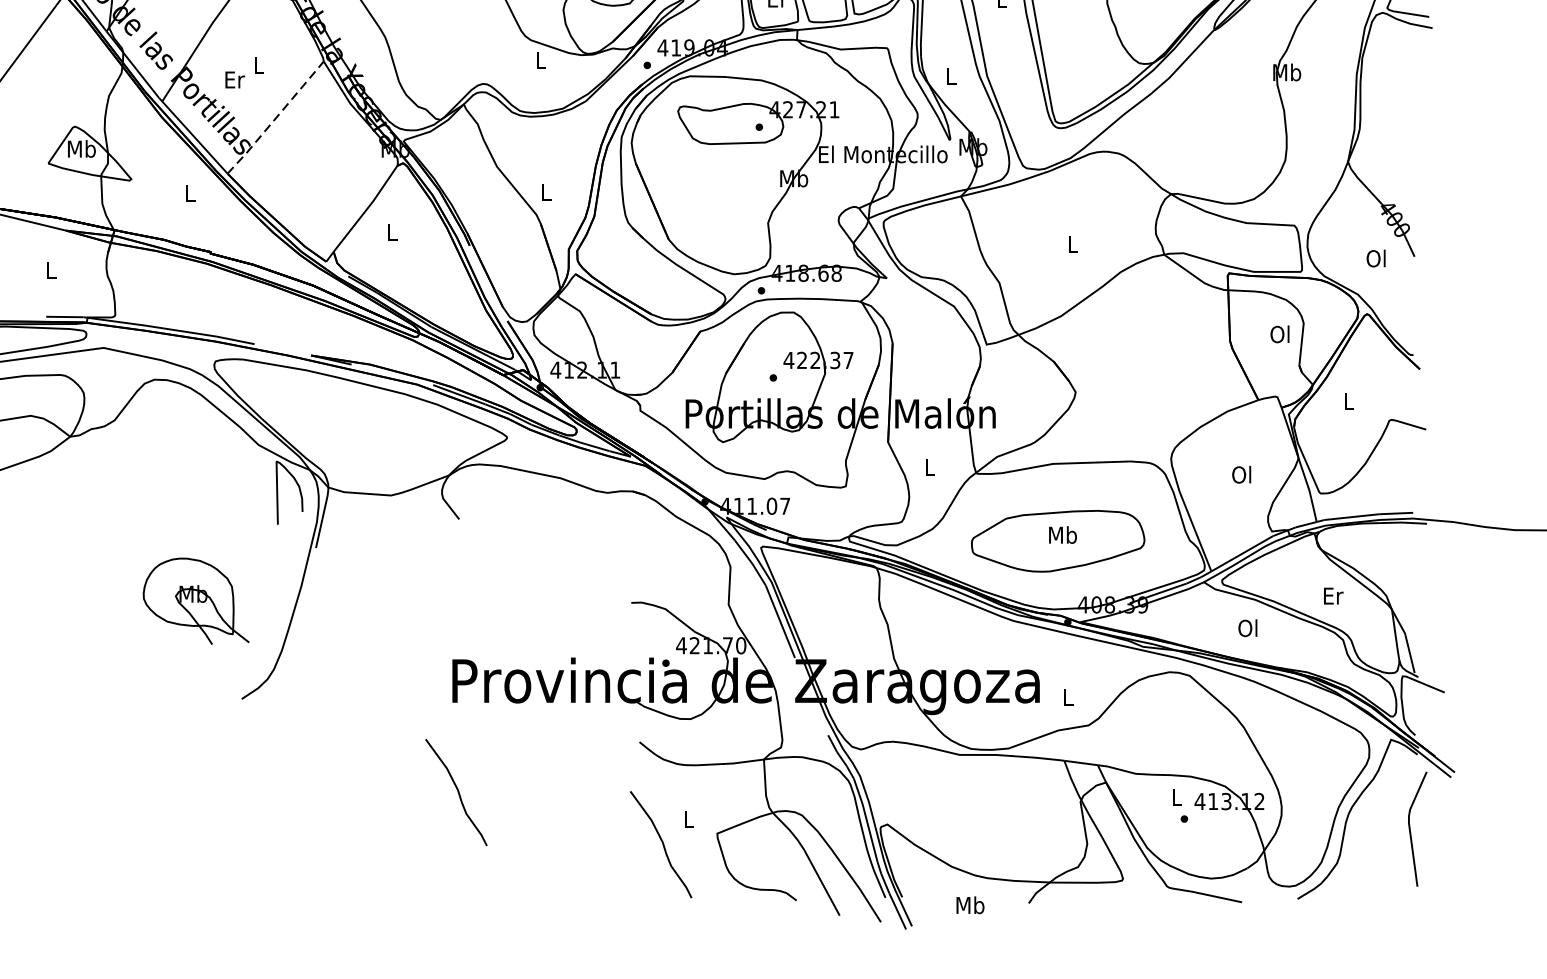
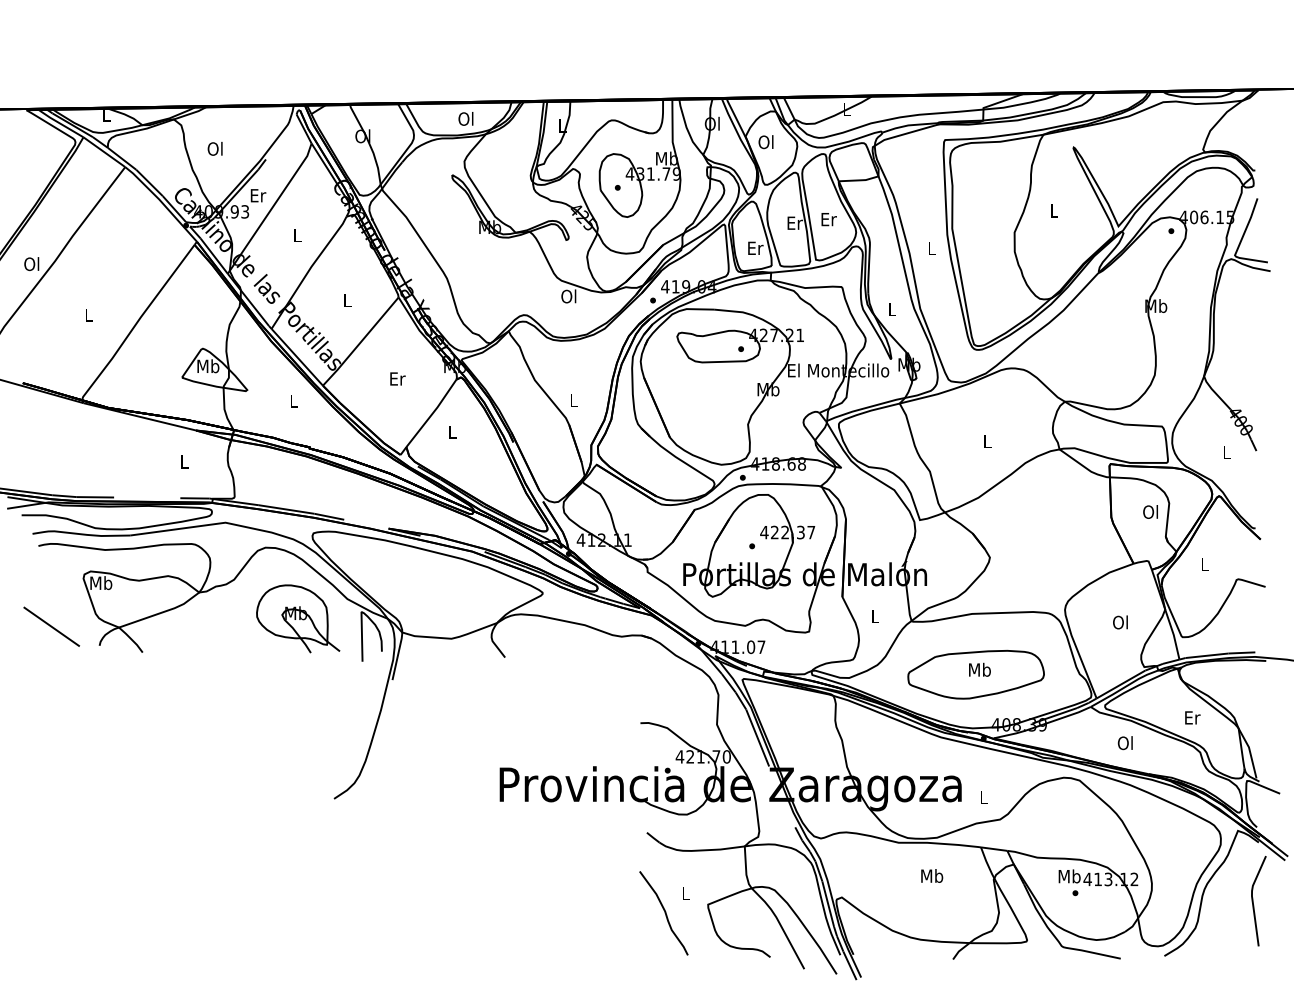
text: (539, 60) -> (568, 296), L -> Ol
text: (234, 79) -> (397, 378), moved
line: (275, 118) -> (360, 342), dashed -> solid
text: (1375, 258) -> (1225, 452), Ol -> L
part: (196, 600) -> (298, 618), moved
curve: (457, 792) -> (503, 872), removed
text: (1176, 797) -> (1069, 876), L -> Mb
text: (970, 904) -> (932, 875), moved

